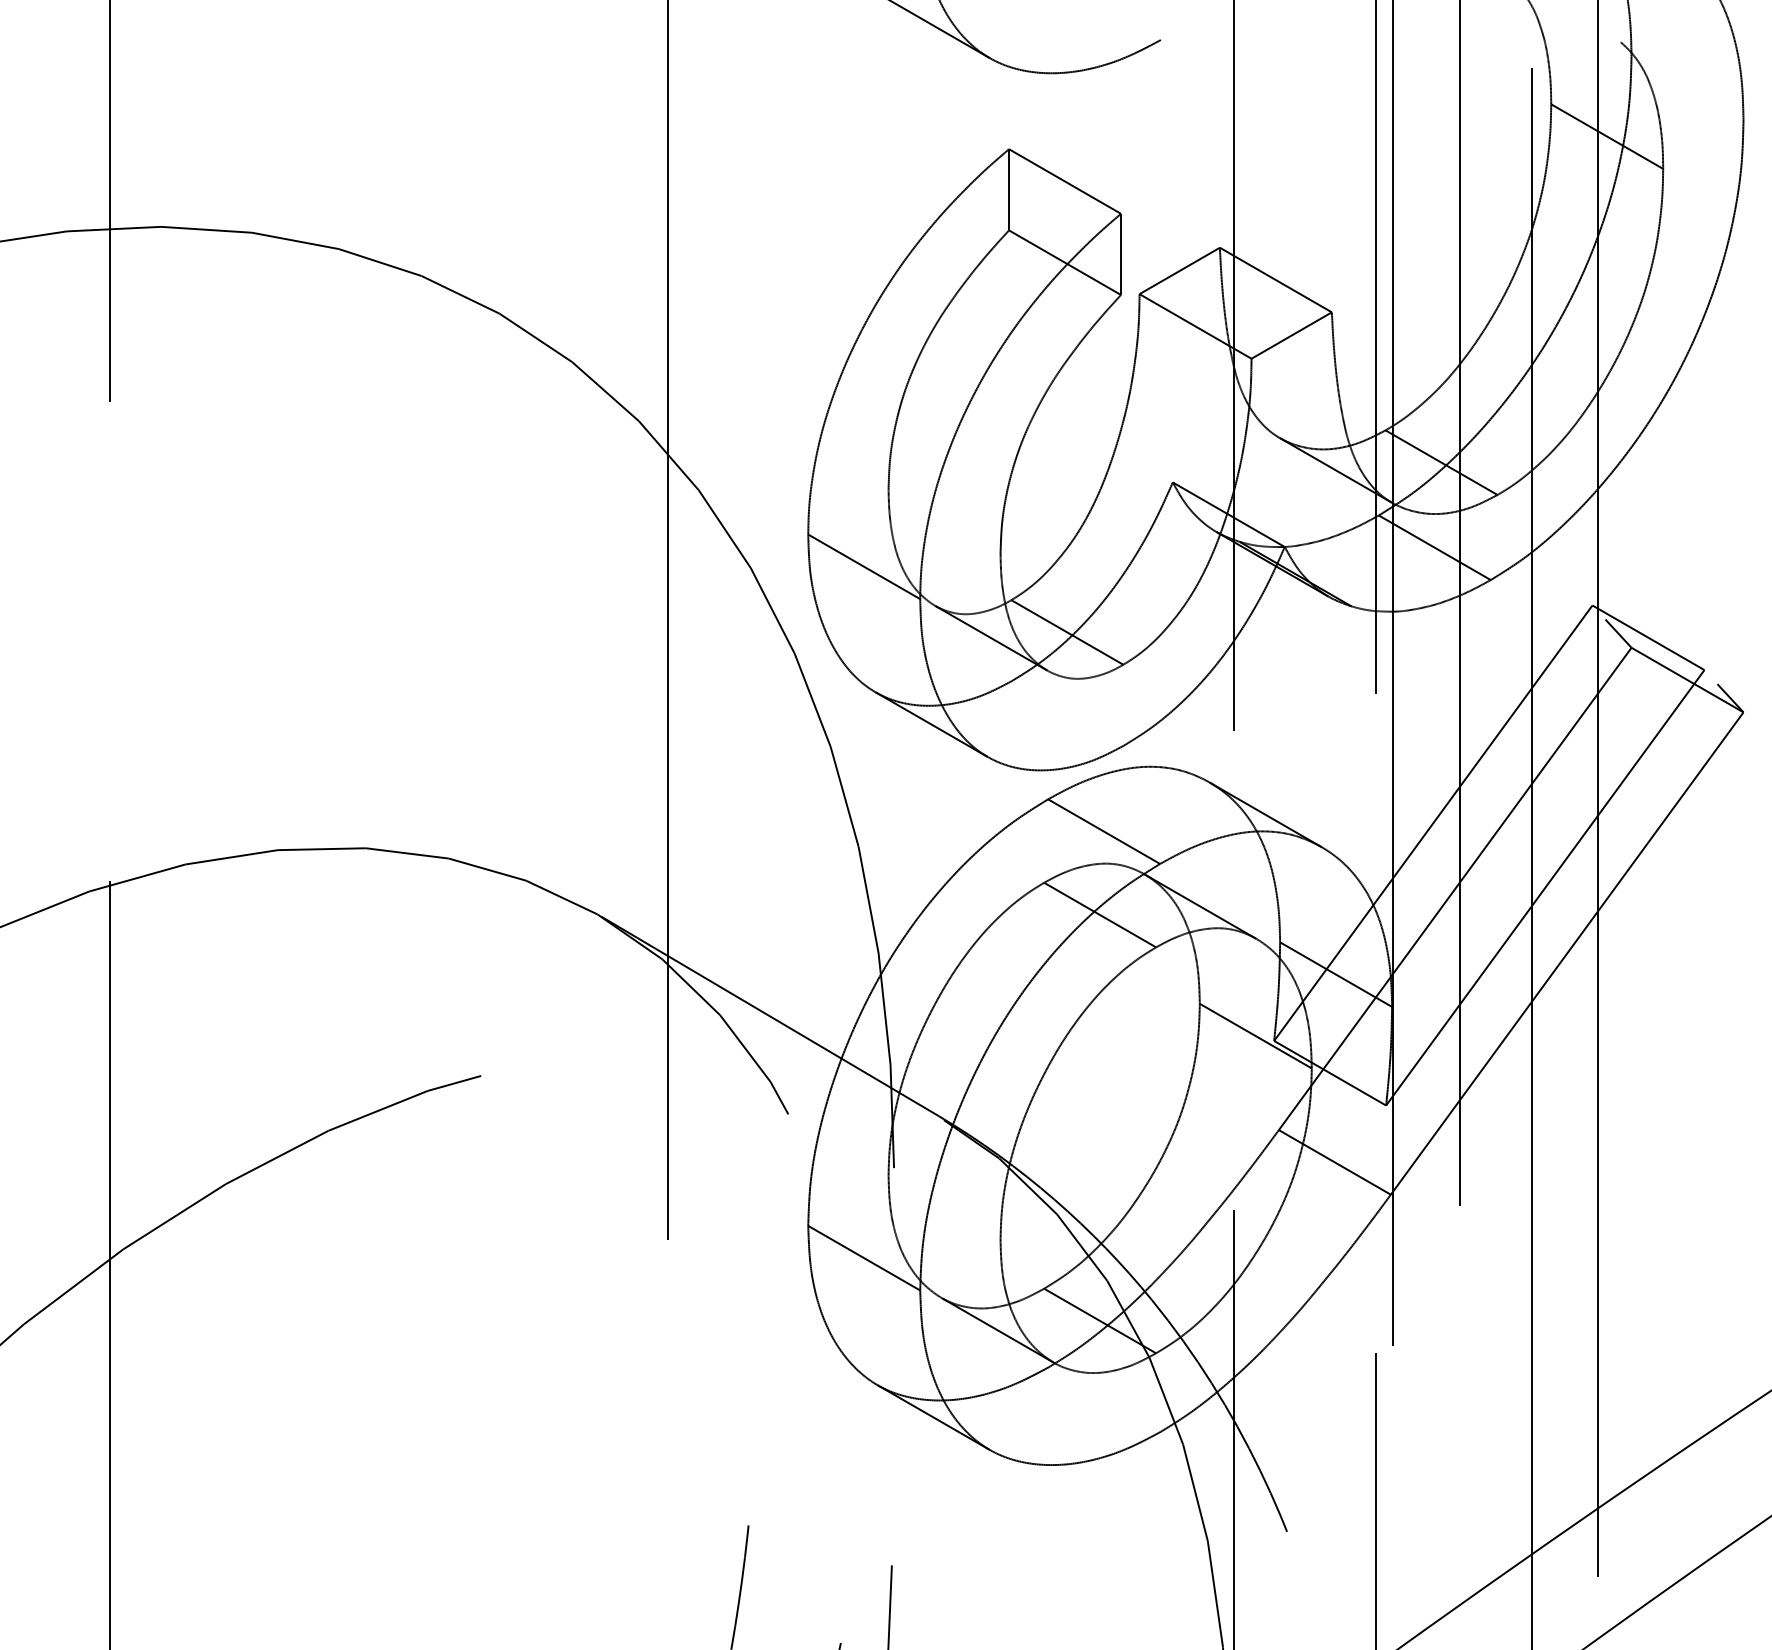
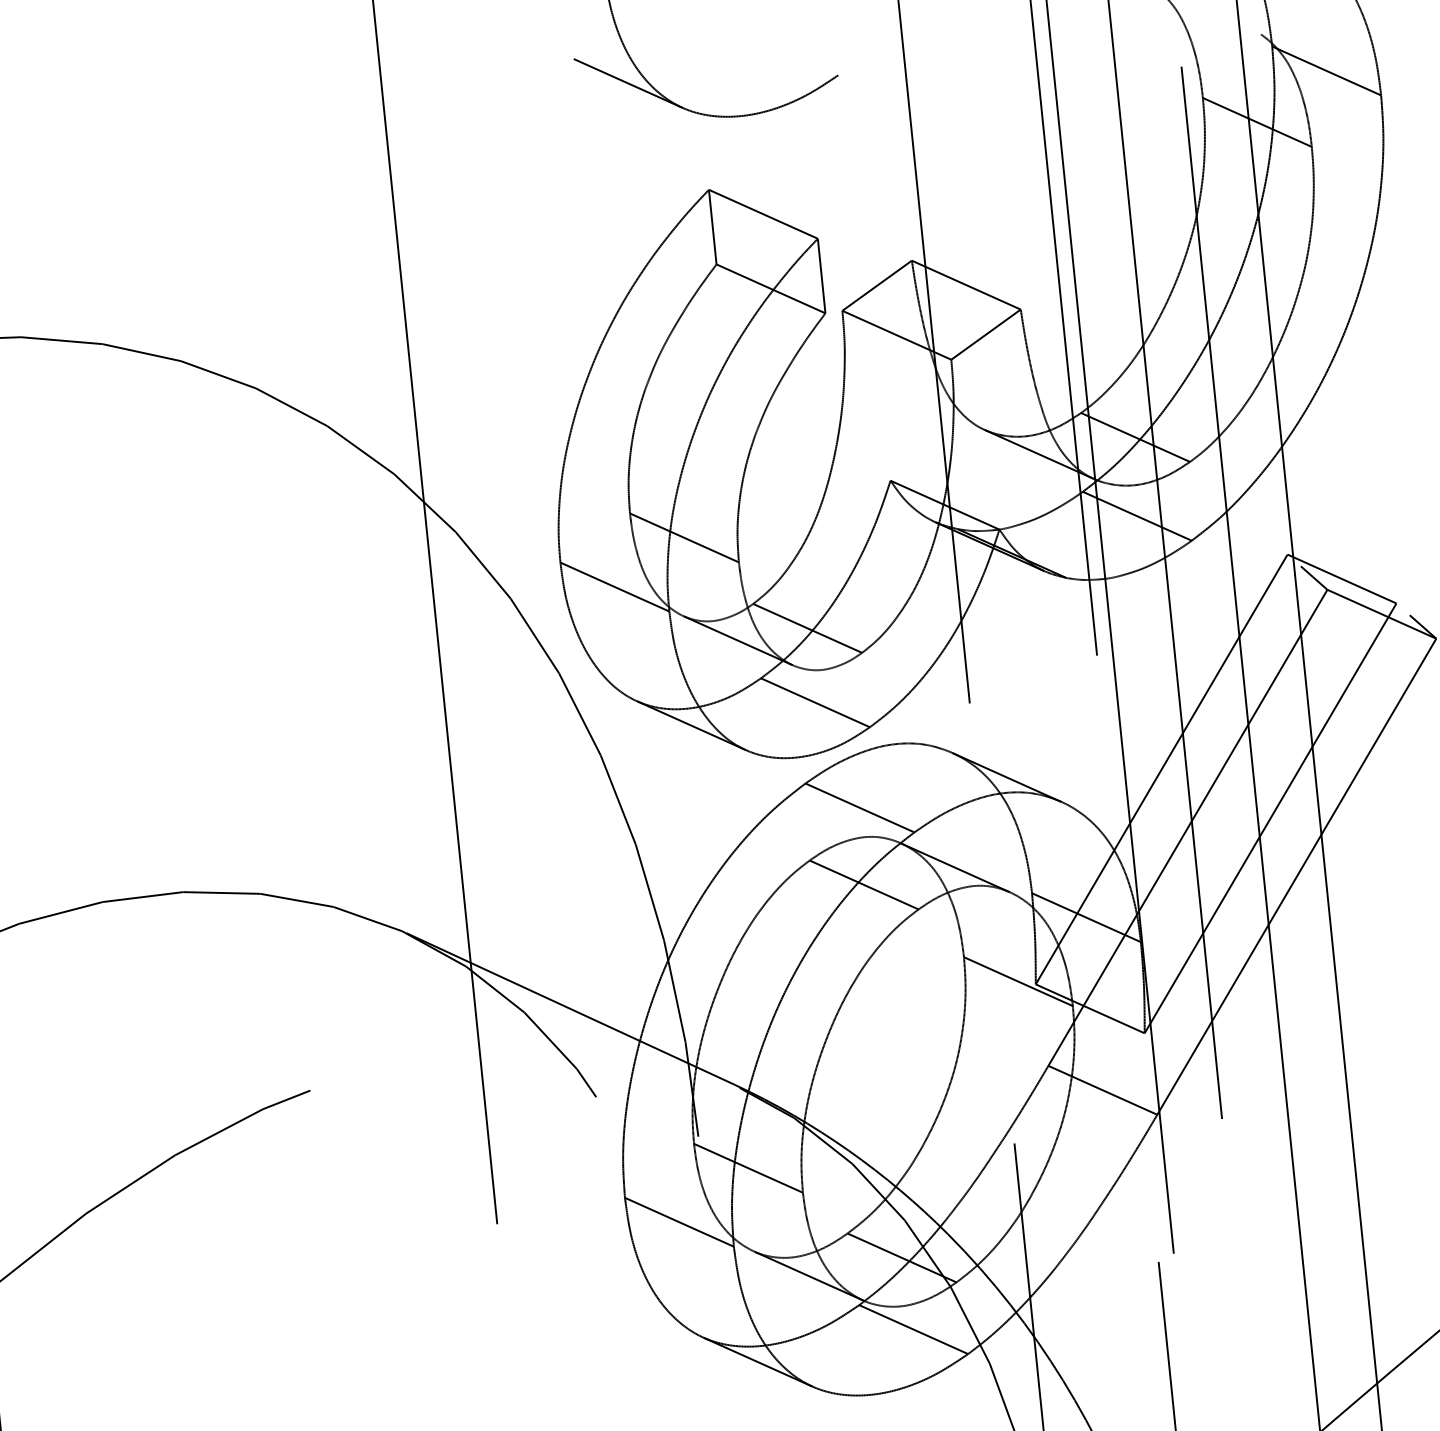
line: (1687, 88) -> (1326, 70), added
line: (944, 521) -> (684, 537), added
line: (1067, 713) -> (815, 702), added
line: (944, 1207) -> (748, 1168), added
line: (1104, 1399) -> (913, 1329), added

